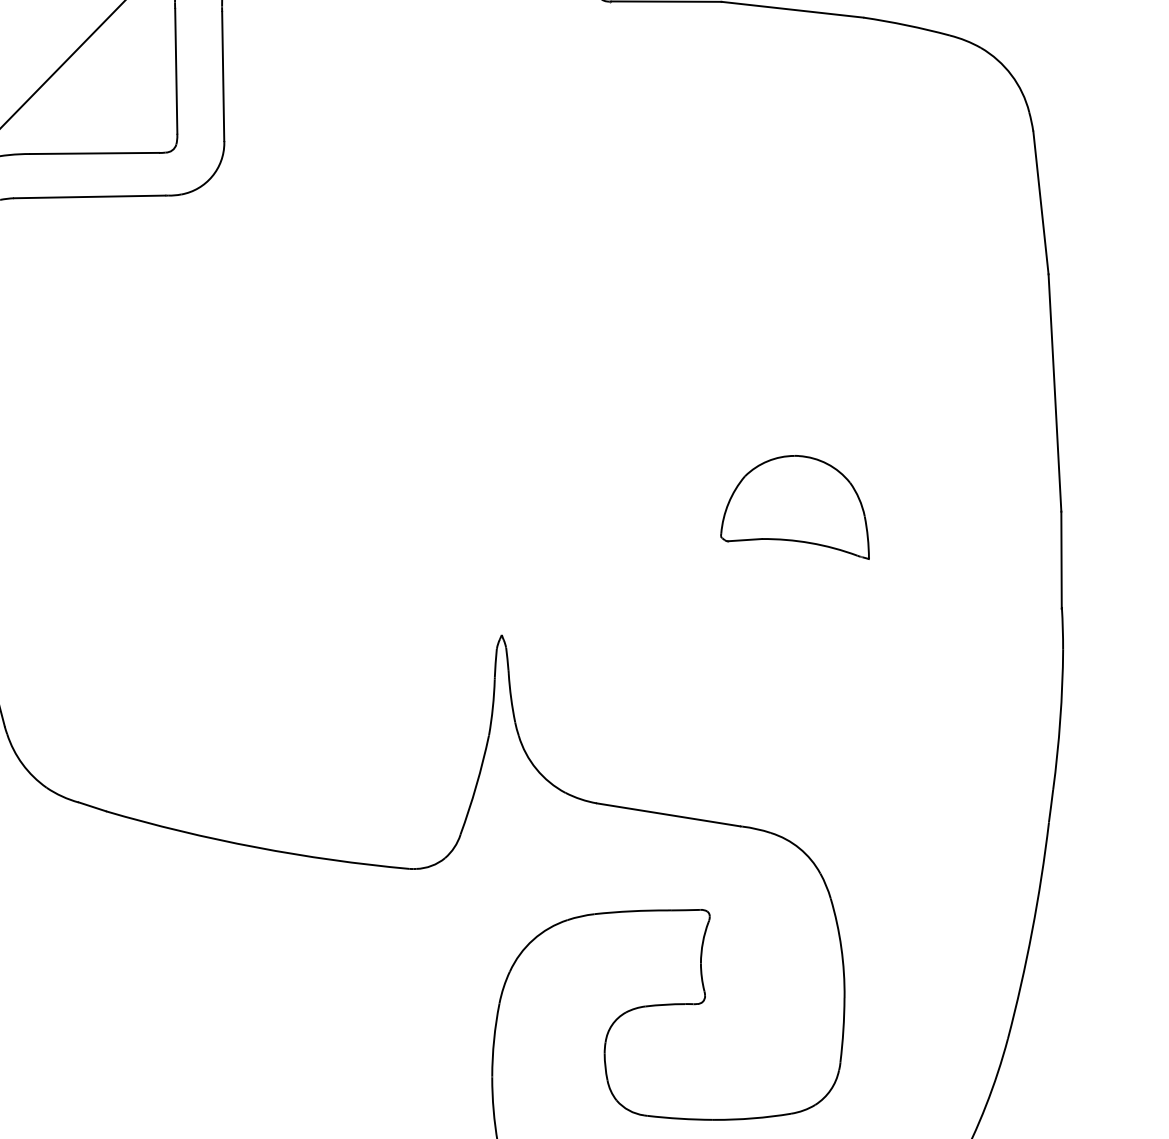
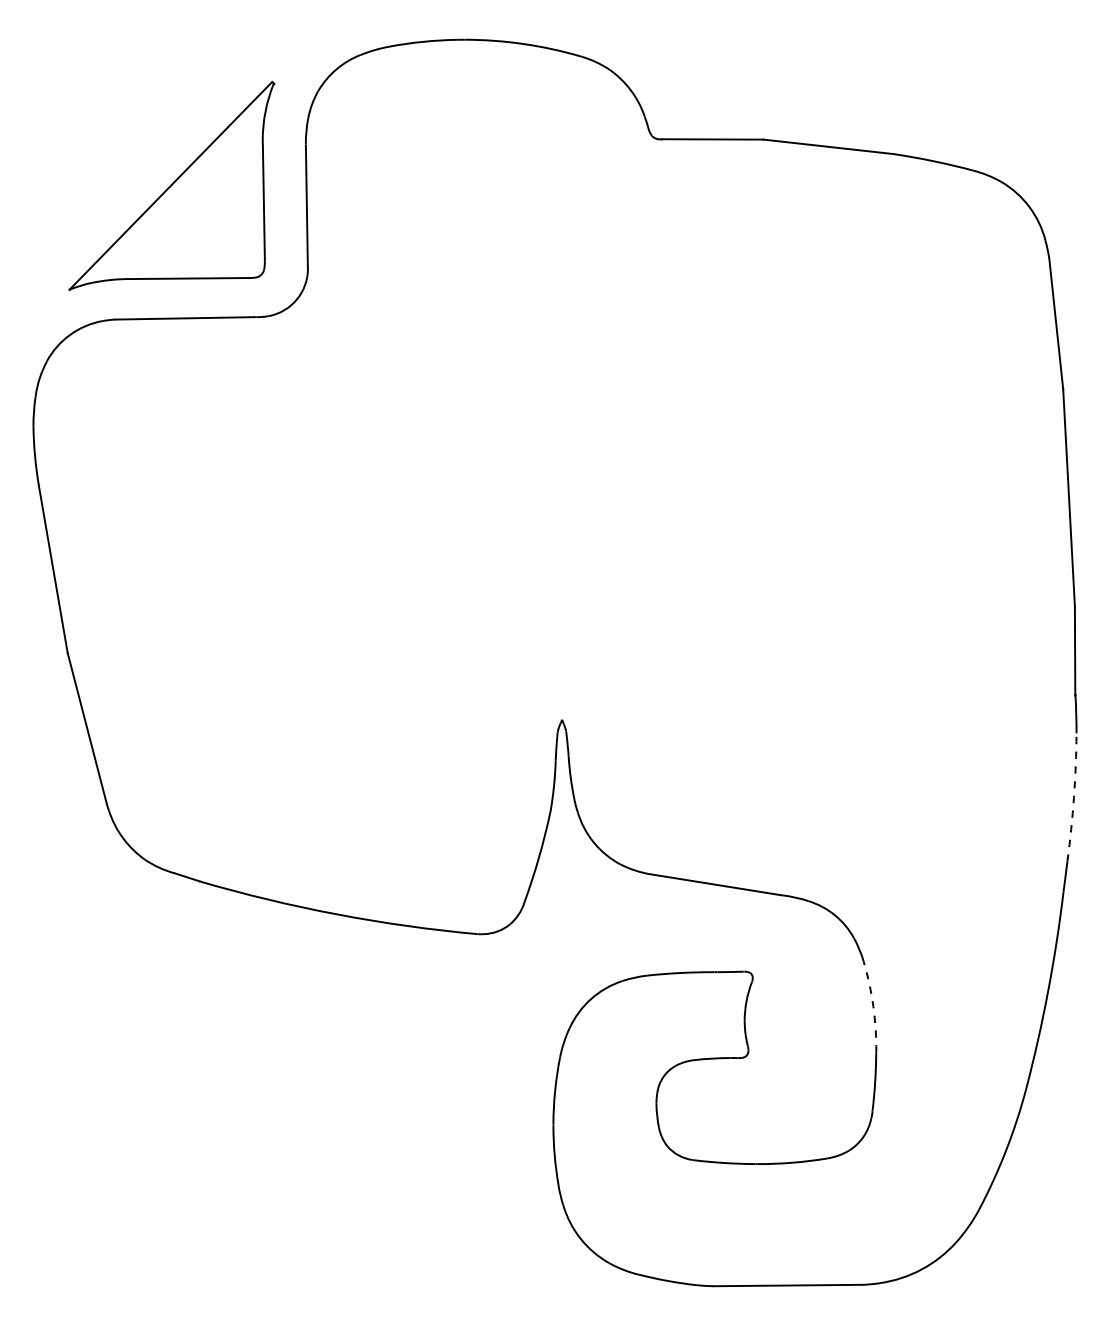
part: (794, 506) -> (830, 602), removed
arc: (1059, 719) -> (1073, 797), solid -> dashed
arc: (841, 947) -> (873, 1006), solid -> dashed

